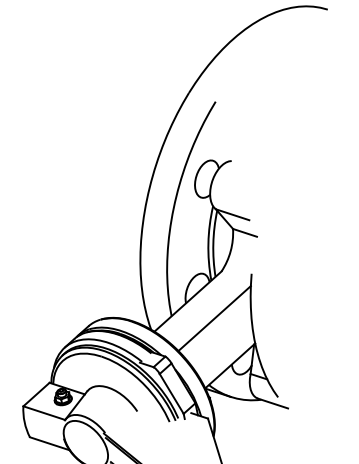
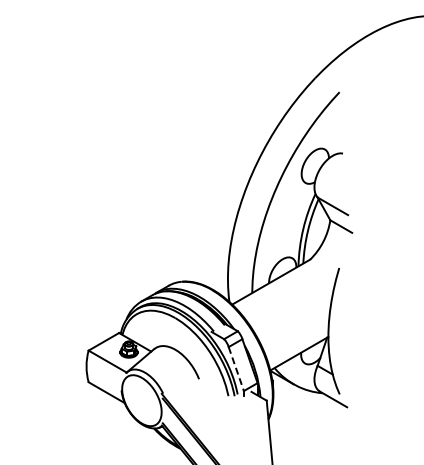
line: (214, 317) -> (293, 303), removed
line: (171, 394) -> (236, 369), solid -> dashed

